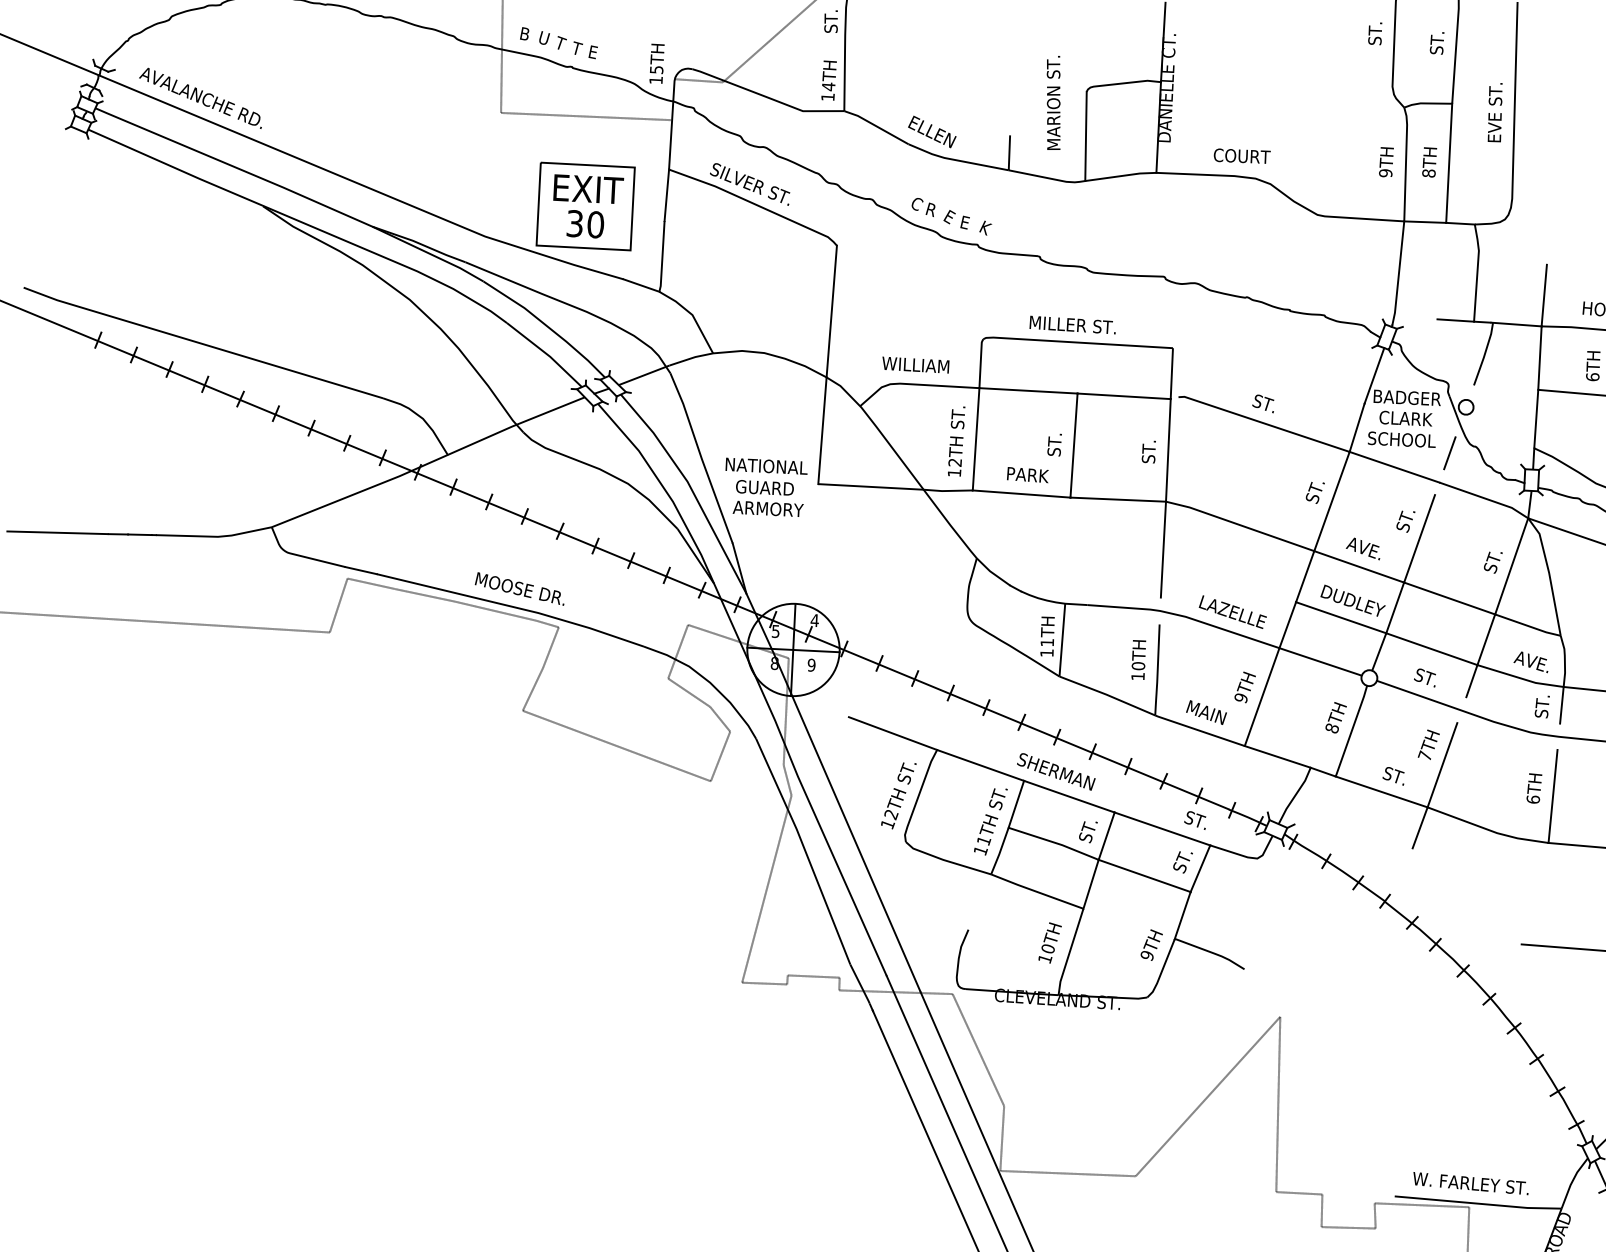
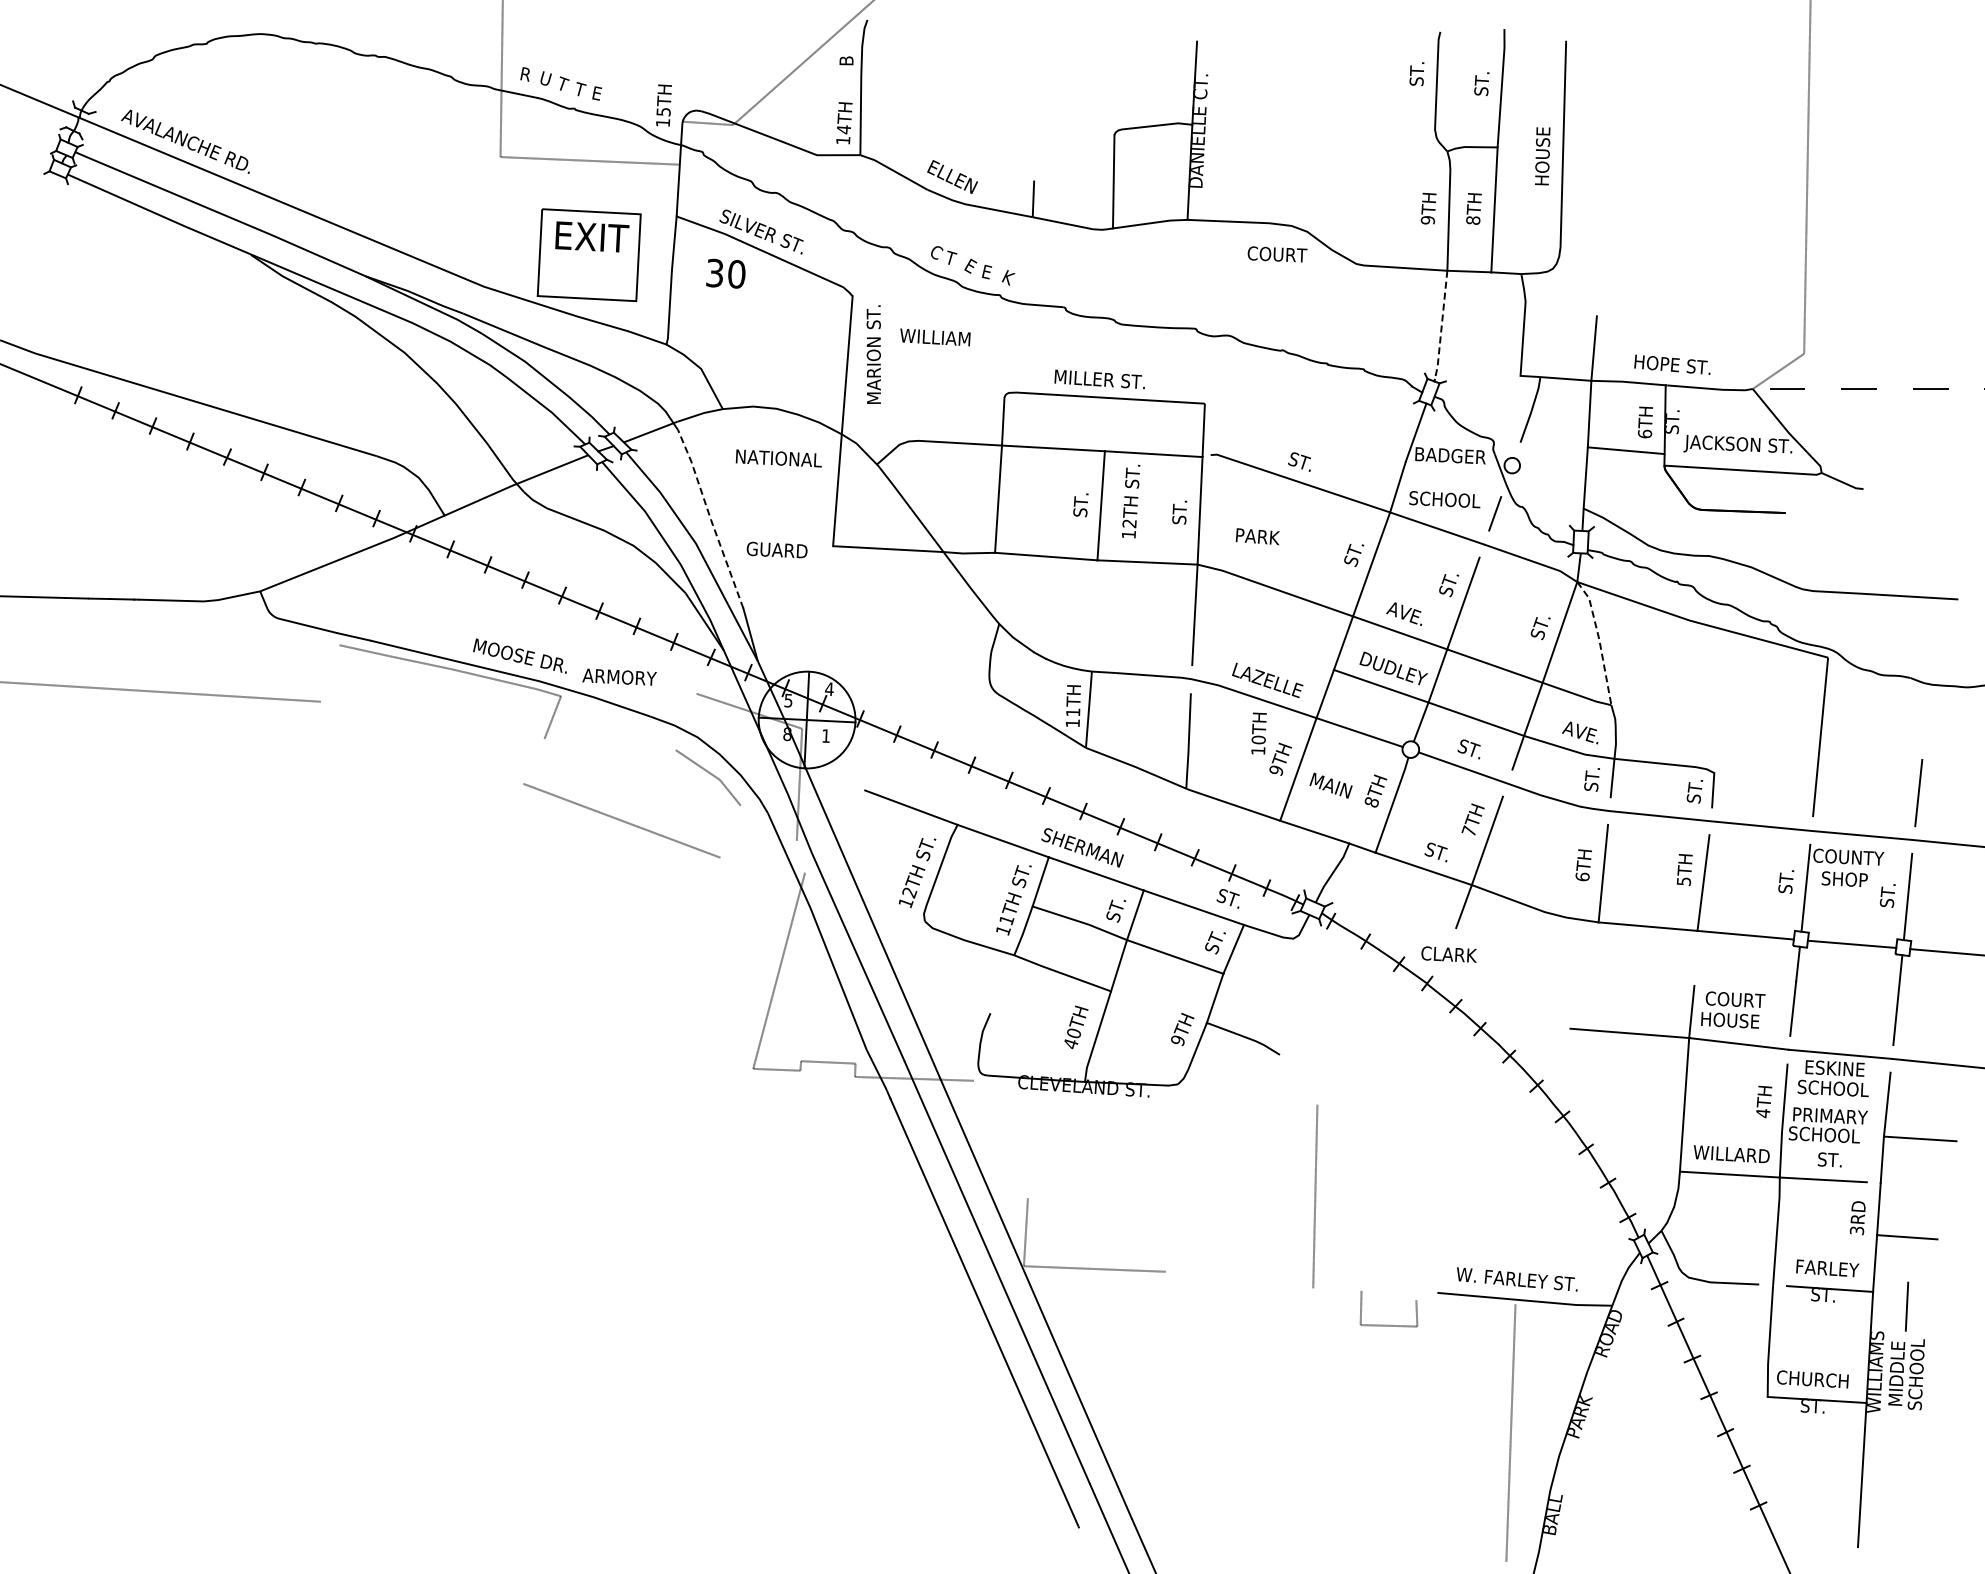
text: (831, 21) -> (846, 61), ST. -> B
text: (524, 34) -> (525, 74), B -> R
text: (1053, 102) -> (873, 354), moved
text: (1495, 112) -> (1542, 156), EVE ST. -> HOUSE
text: (1242, 156) -> (1277, 254), moved
text: (931, 209) -> (951, 258), R -> T
text: (584, 224) -> (725, 273), moved
line: (1398, 274) -> (1441, 326), solid -> dashed
line: (1455, 320) -> (1501, 374), removed
text: (915, 365) -> (935, 337), moved
text: (1405, 418) -> (1448, 954), moved
text: (957, 441) -> (1131, 501), moved
line: (701, 458) -> (710, 519), solid -> dashed
text: (766, 466) -> (778, 458), moved
text: (1027, 474) -> (1257, 536), moved
text: (768, 508) -> (619, 676), moved
line: (1549, 574) -> (1599, 640), solid -> dashed
line: (338, 605) -> (330, 673), removed
line: (677, 651) -> (685, 721), removed
text: (1138, 659) -> (1258, 733), moved
text: (812, 664) -> (826, 735), 9 -> 1
line: (532, 688) -> (533, 760), removed
text: (1205, 712) -> (1330, 785), moved
line: (720, 756) -> (730, 831), removed
line: (787, 780) -> (800, 856), removed
text: (1045, 959) -> (1071, 1044), 10TH -> 40TH
line: (977, 1050) -> (1000, 1139), removed
line: (1207, 1095) -> (1241, 1187), removed
line: (1299, 1193) -> (1337, 1289), removed
line: (1421, 1205) -> (1465, 1302), removed

